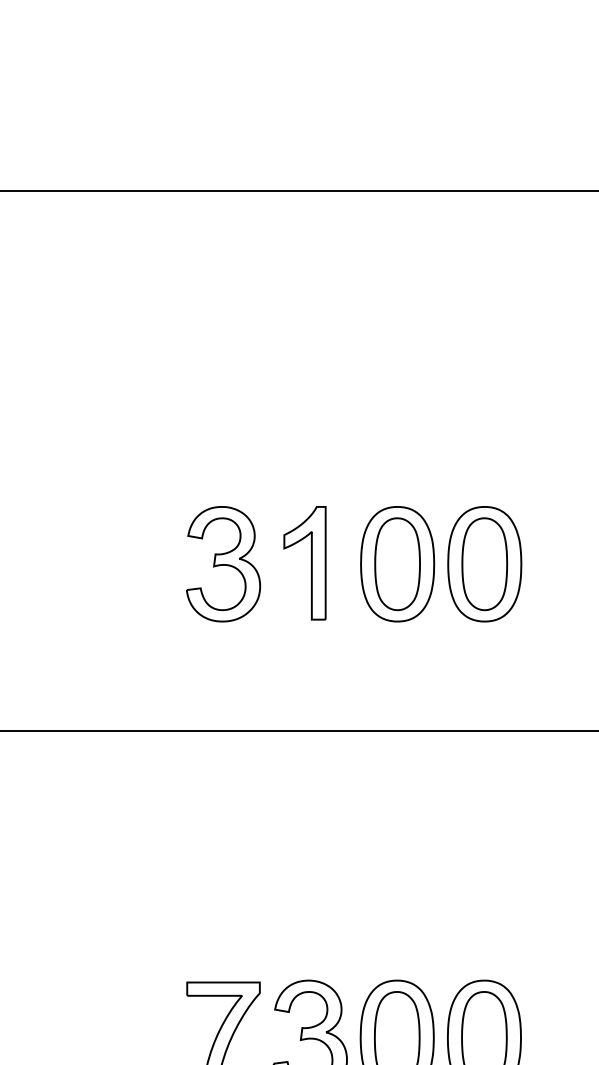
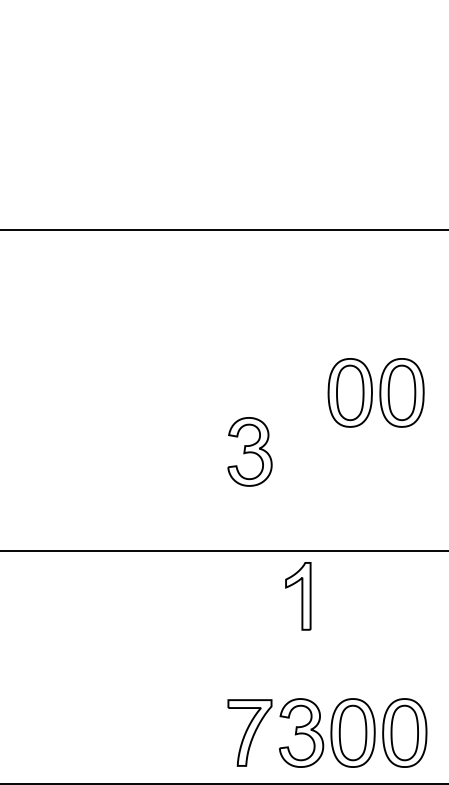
part: (305, 563) -> (298, 596), moved
part: (440, 563) -> (375, 392), moved

